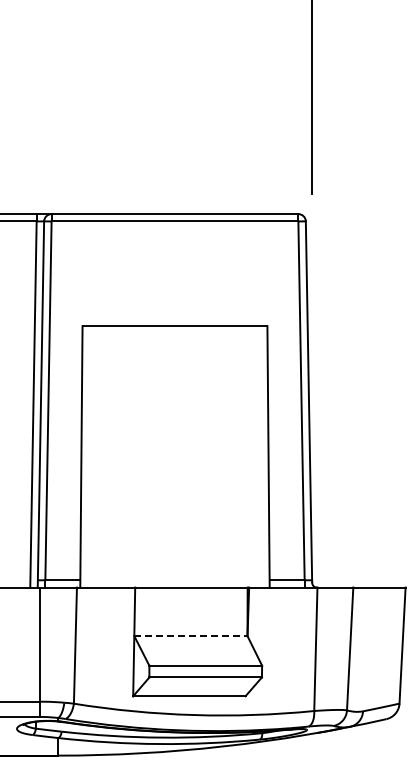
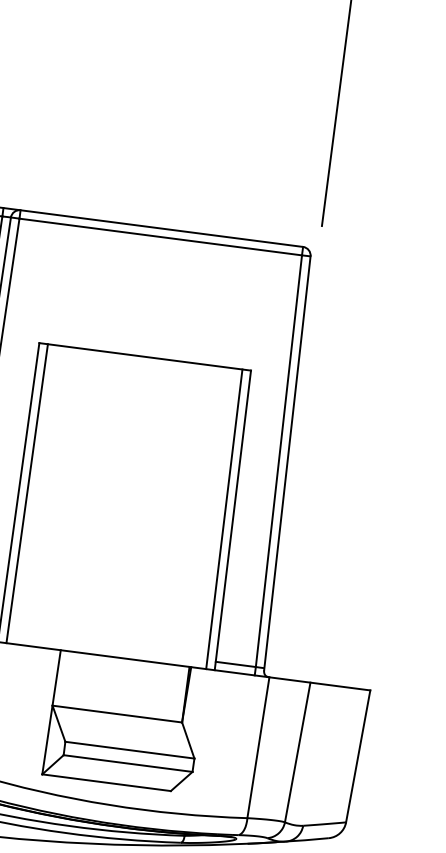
line: (88, 456) -> (26, 493), added
line: (260, 456) -> (223, 518), added
line: (190, 636) -> (116, 714), dashed -> solid

